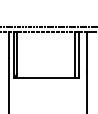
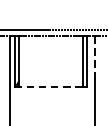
line: (86, 52) -> (95, 58), solid -> dashed
line: (46, 78) -> (51, 86), solid -> dashed

